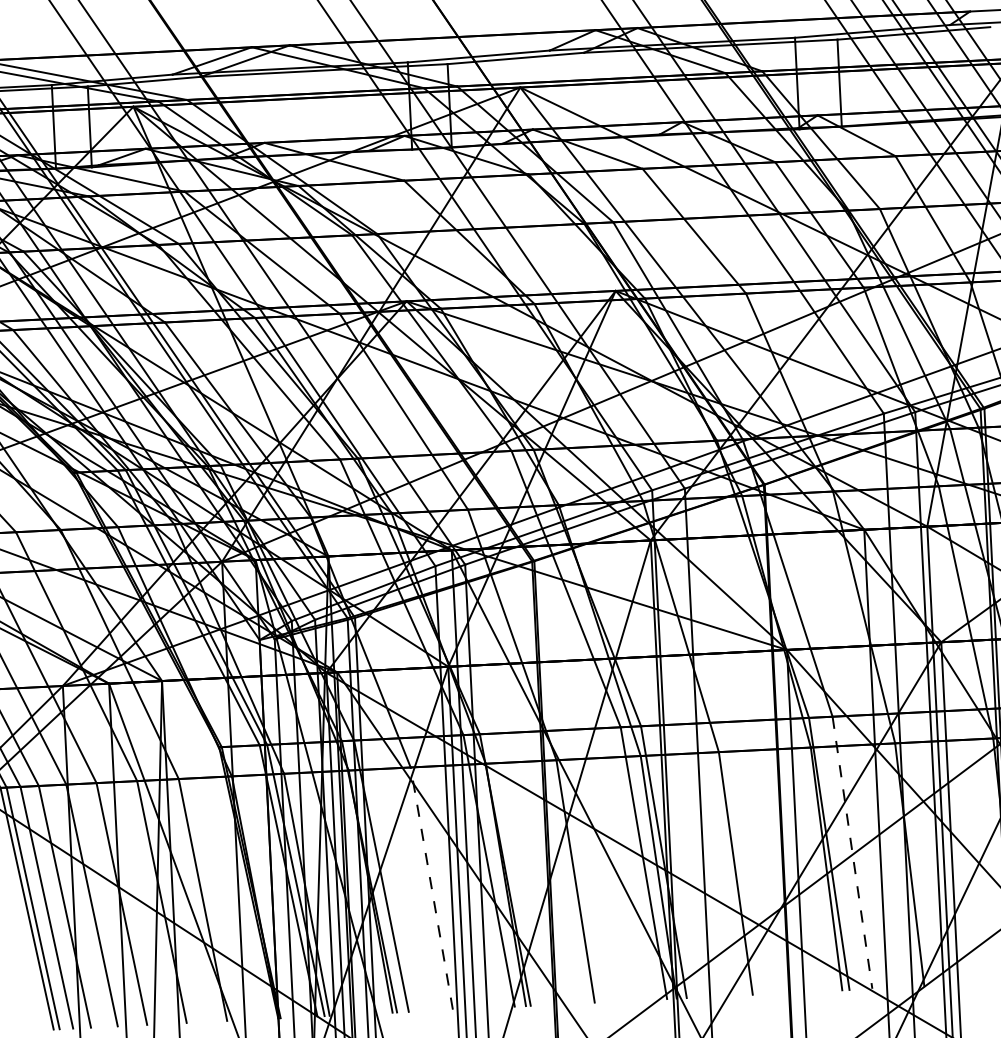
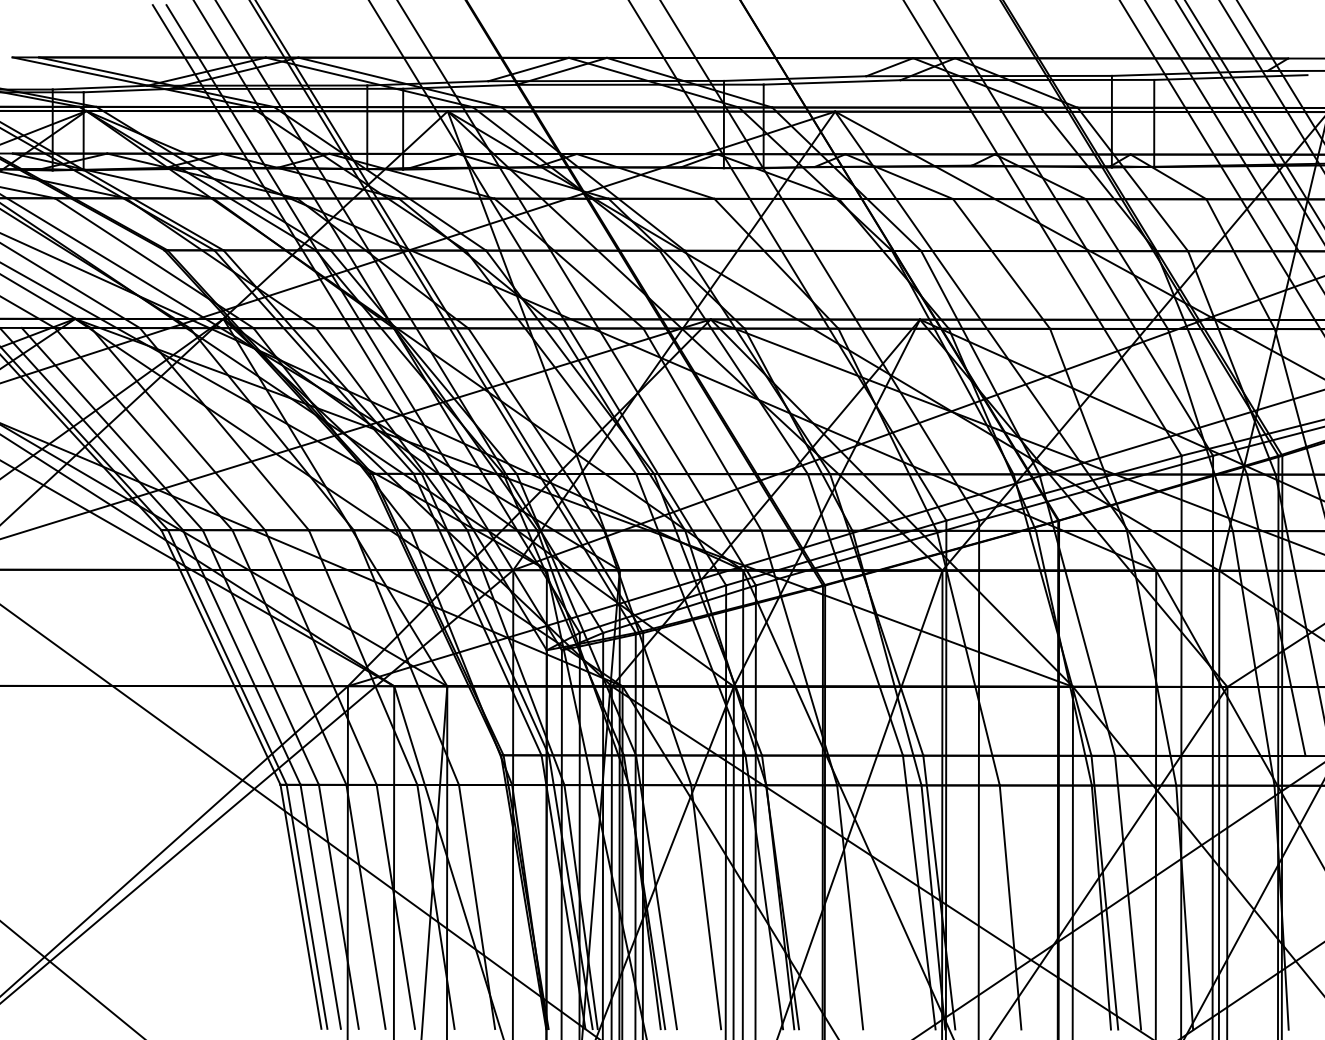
line: (852, 853) -> (1128, 893), dashed -> solid
line: (432, 888) -> (706, 907), dashed -> solid

